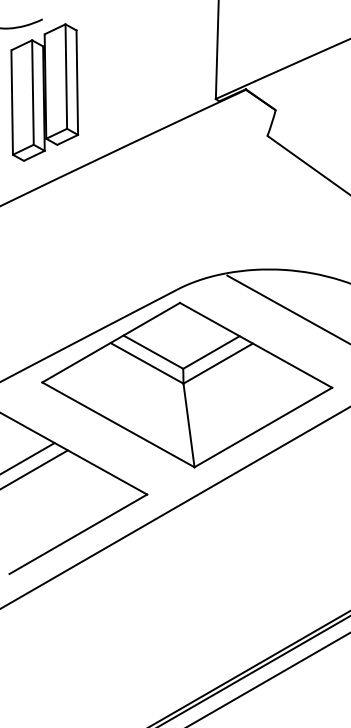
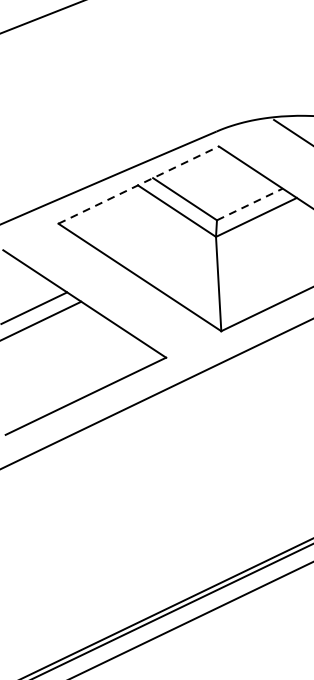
line: (111, 342) -> (139, 184), solid -> dashed
line: (211, 352) -> (249, 204), solid -> dashed

